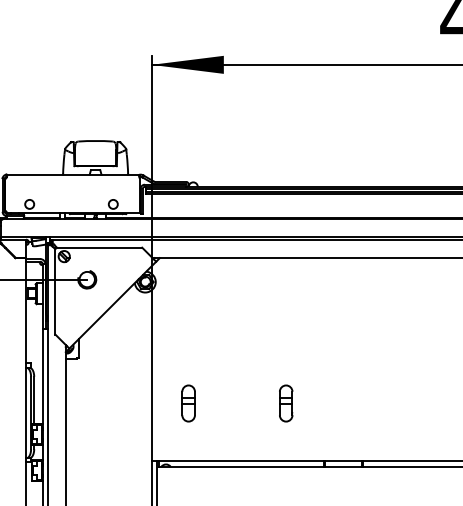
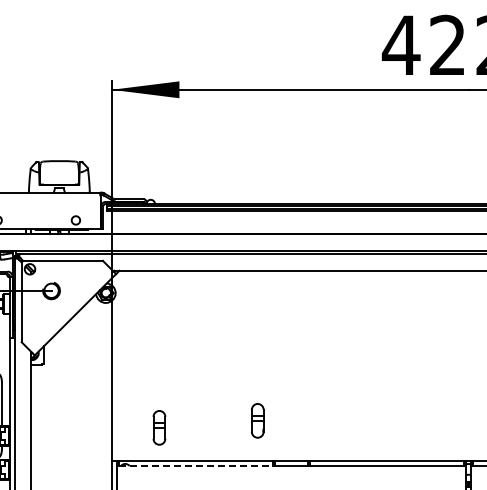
part: (188, 403) -> (159, 427), moved
part: (285, 403) -> (257, 420), moved
line: (242, 467) -> (196, 466), solid -> dashed

